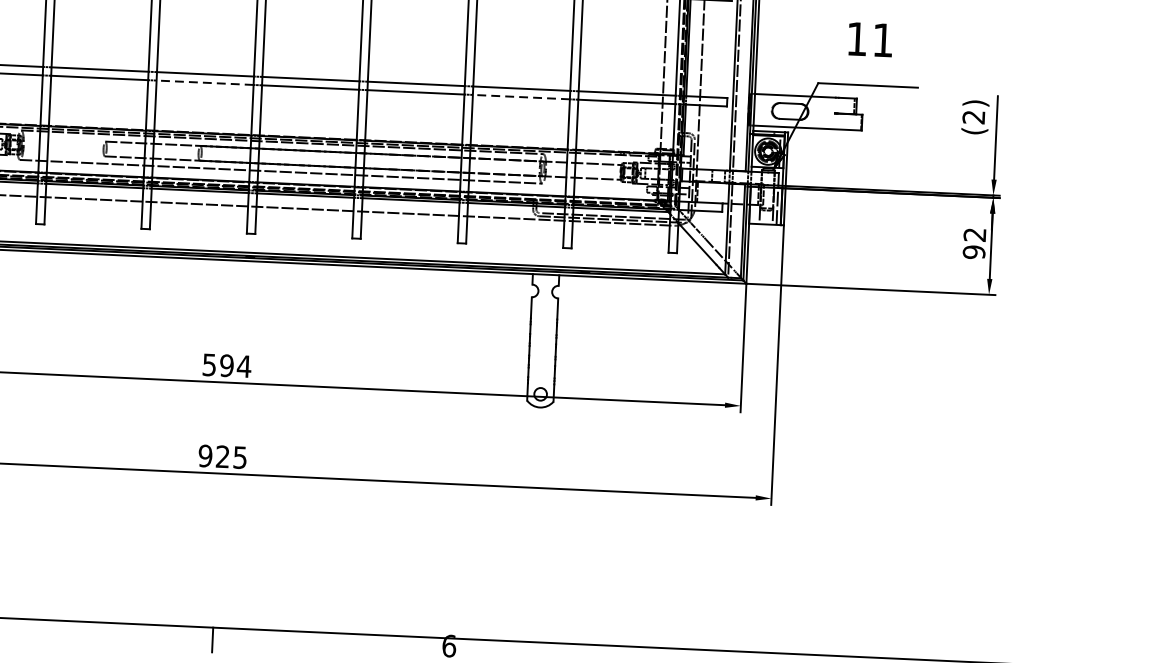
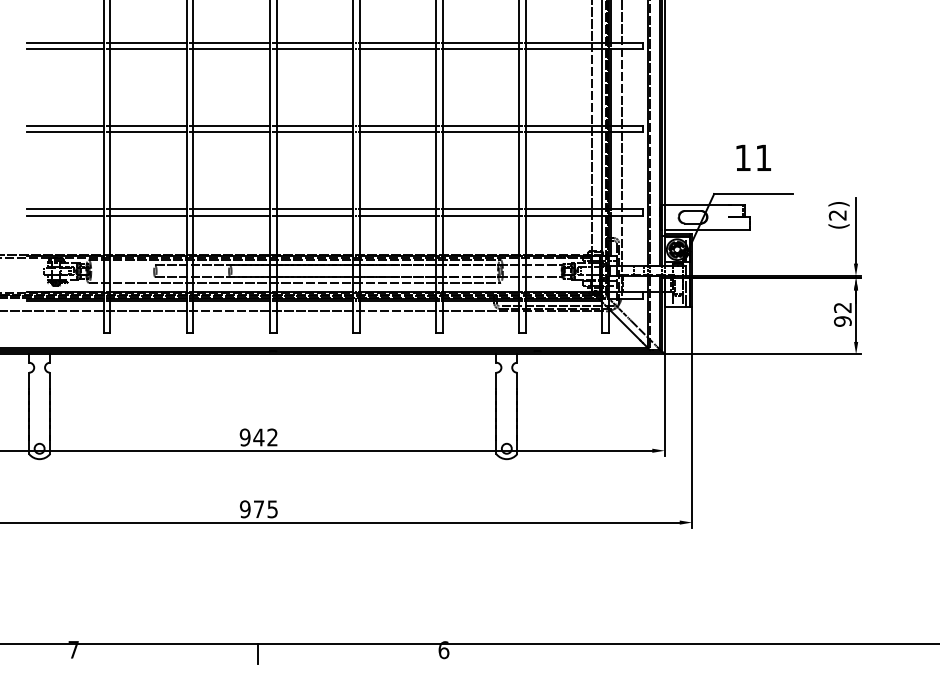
line: (204, 82) -> (231, 215), dashed -> solid
line: (520, 96) -> (480, 215), dashed -> solid
text: (226, 365) -> (258, 437), 594 -> 942
text: (222, 455) -> (258, 508), 925 -> 975

